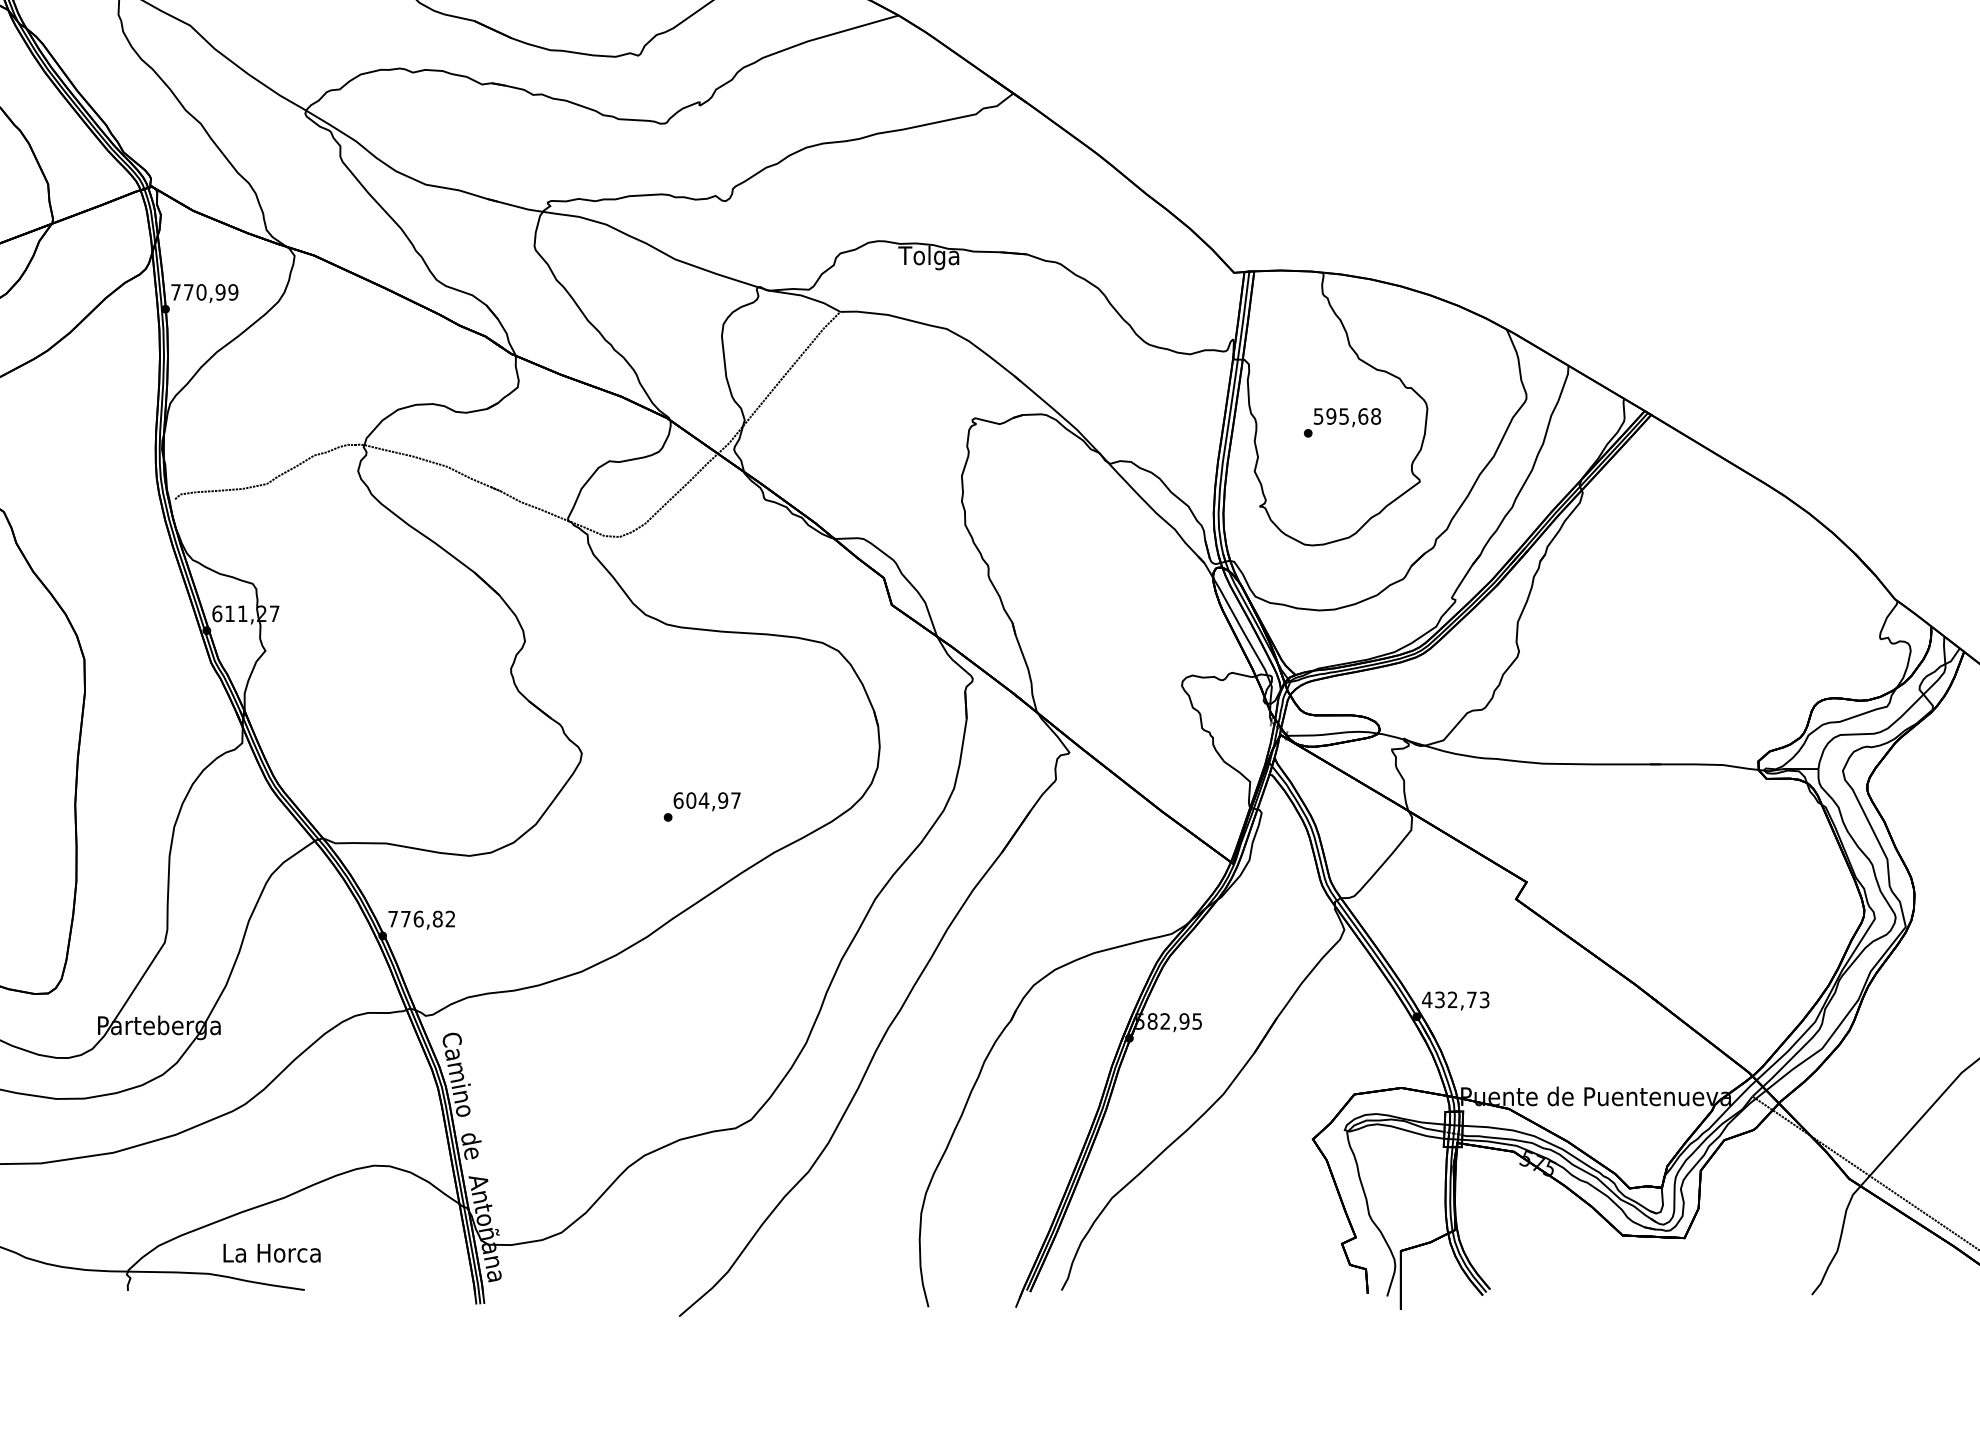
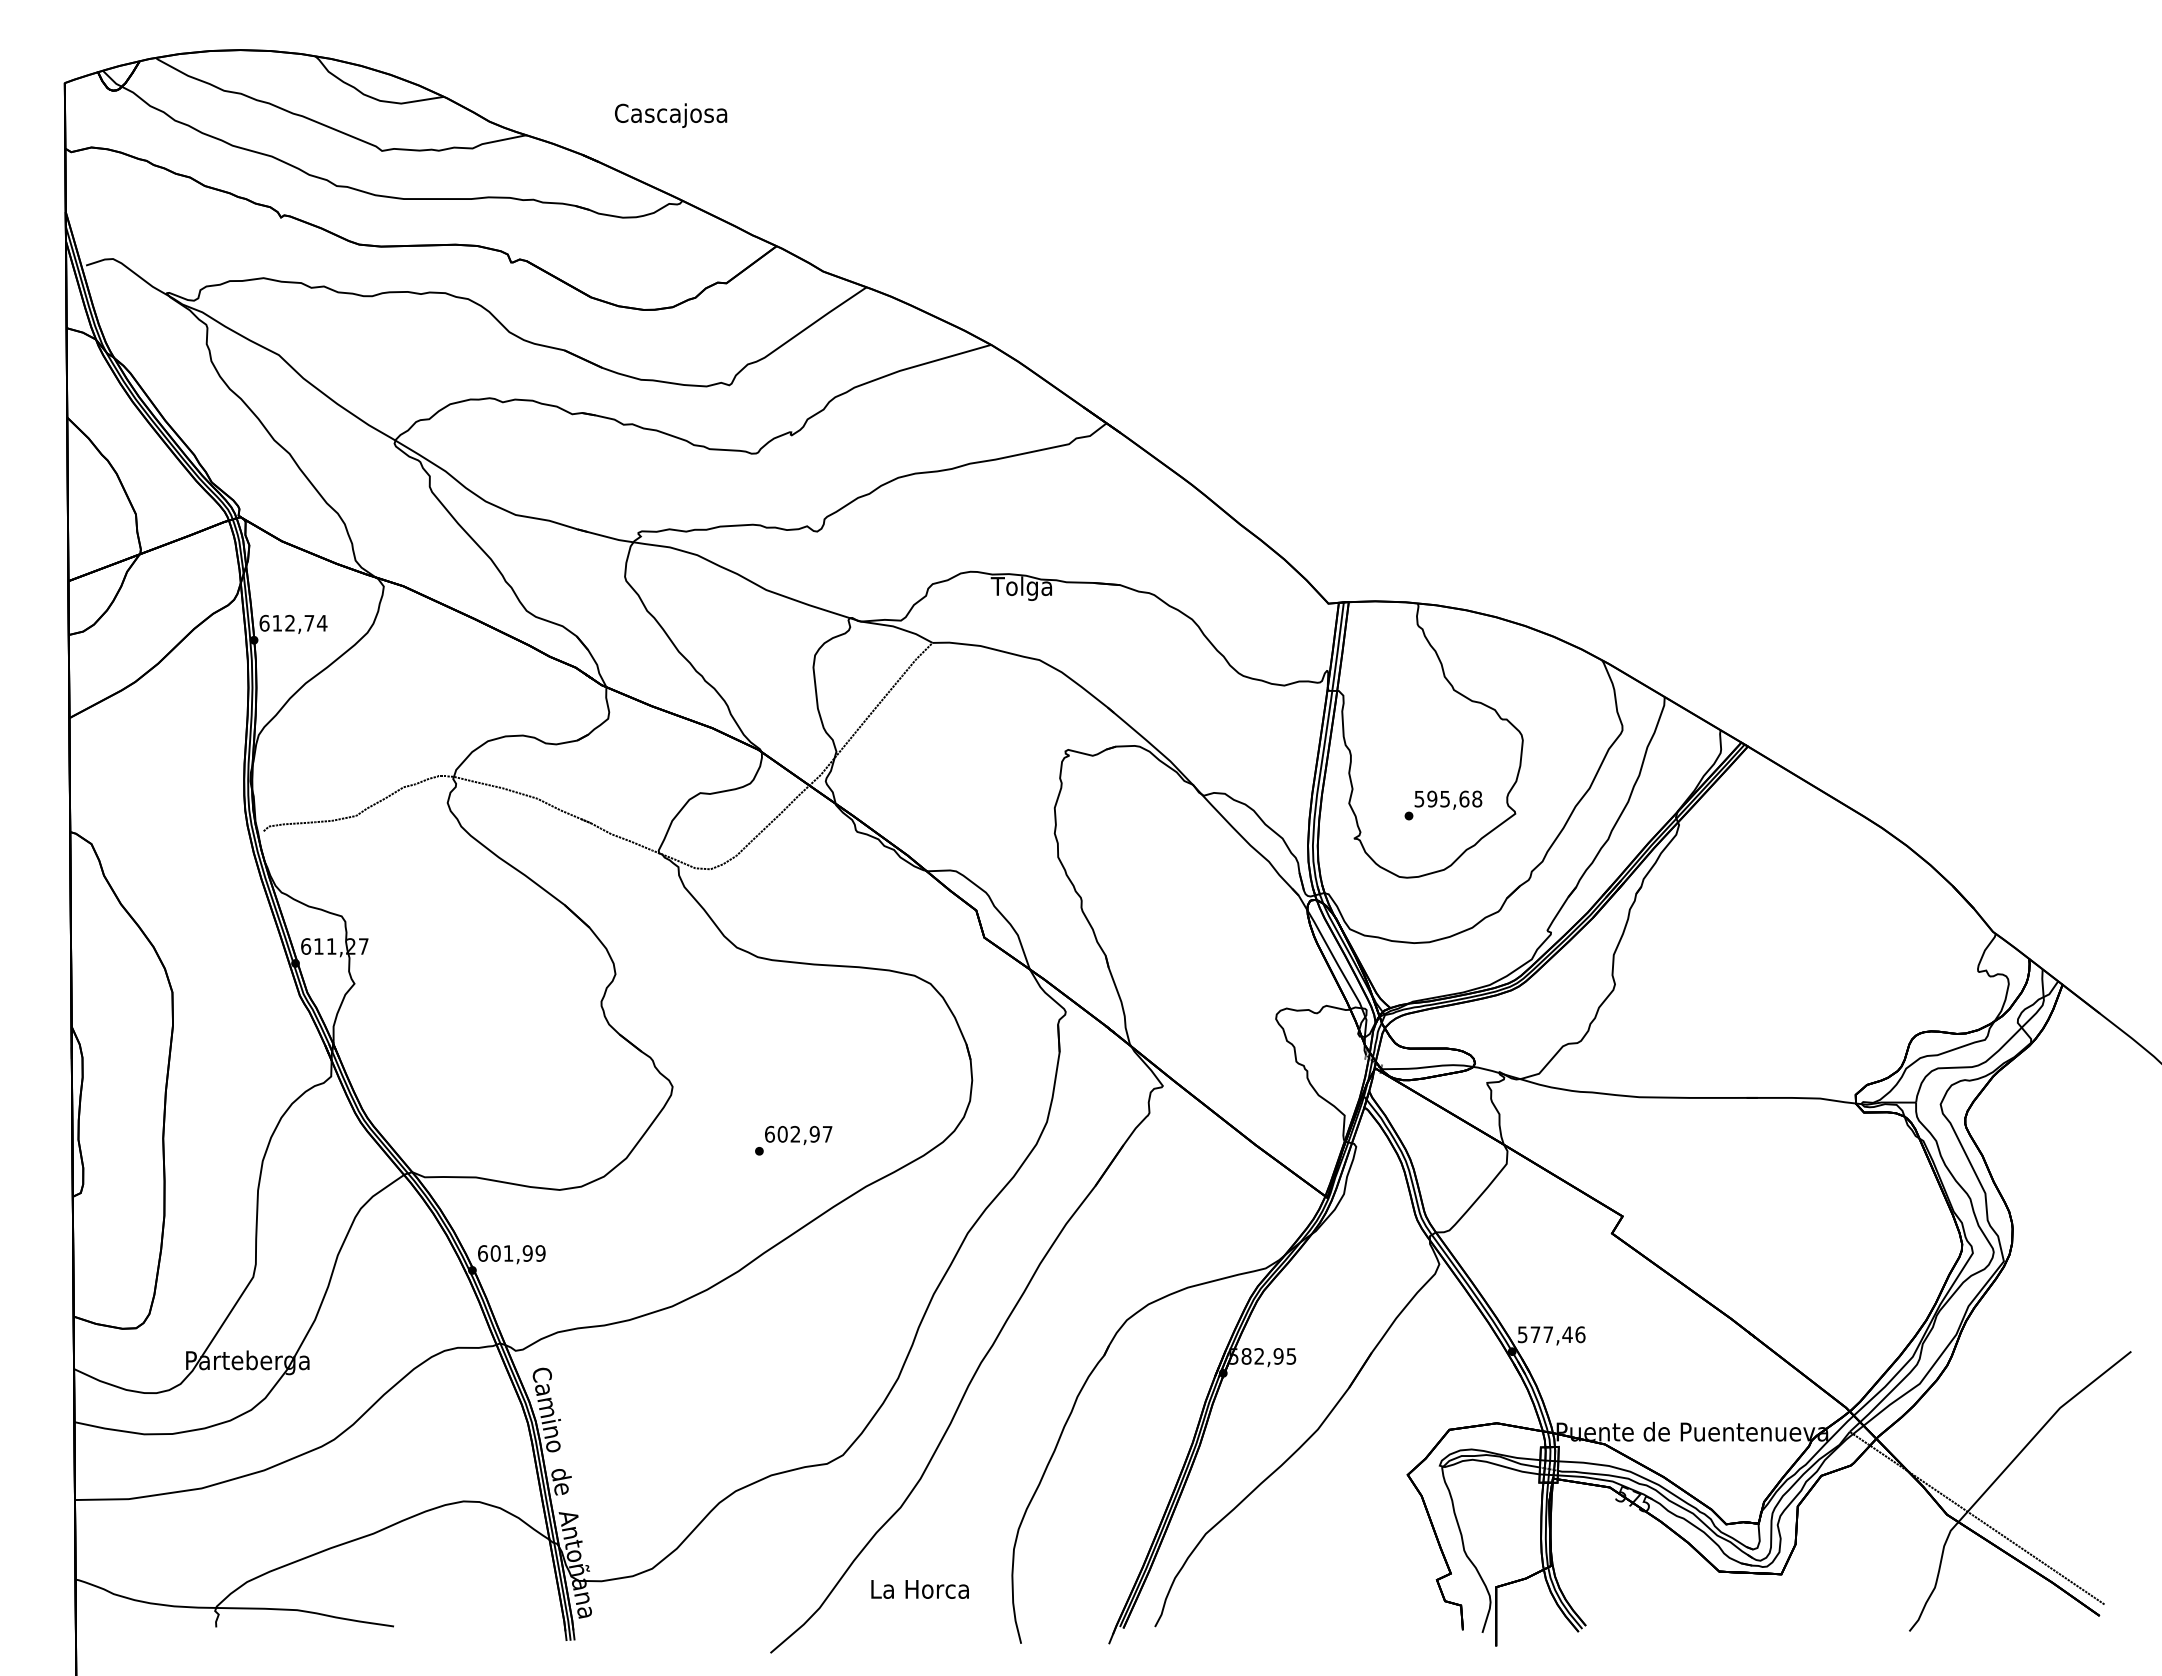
text: (204, 291) -> (293, 622), 770,99 -> 612,74
text: (1342, 422) -> (1443, 805), moved
text: (704, 800) -> (795, 1134), 604,97 -> 602,97
text: (421, 919) -> (511, 1253), 776,82 -> 601,99
text: (1455, 999) -> (1551, 1334), 432,73 -> 577,46
text: (271, 1253) -> (919, 1589), moved

